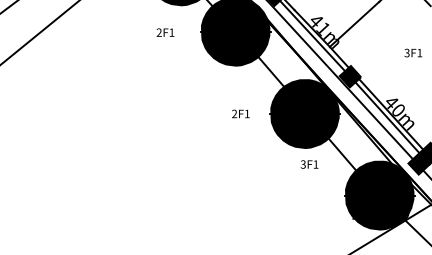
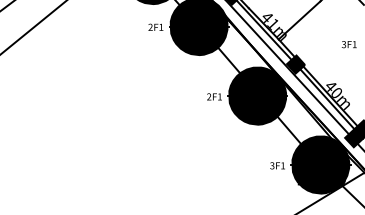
text: (165, 32) -> (155, 27), moved
text: (240, 113) -> (214, 96), moved
text: (309, 164) -> (277, 165), moved

